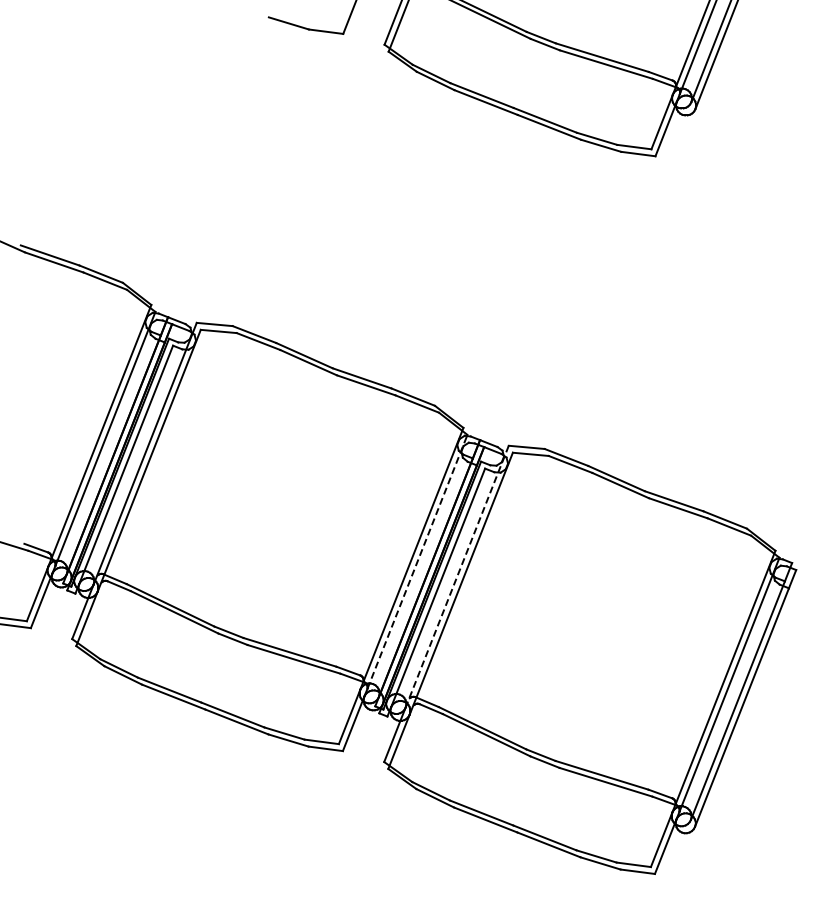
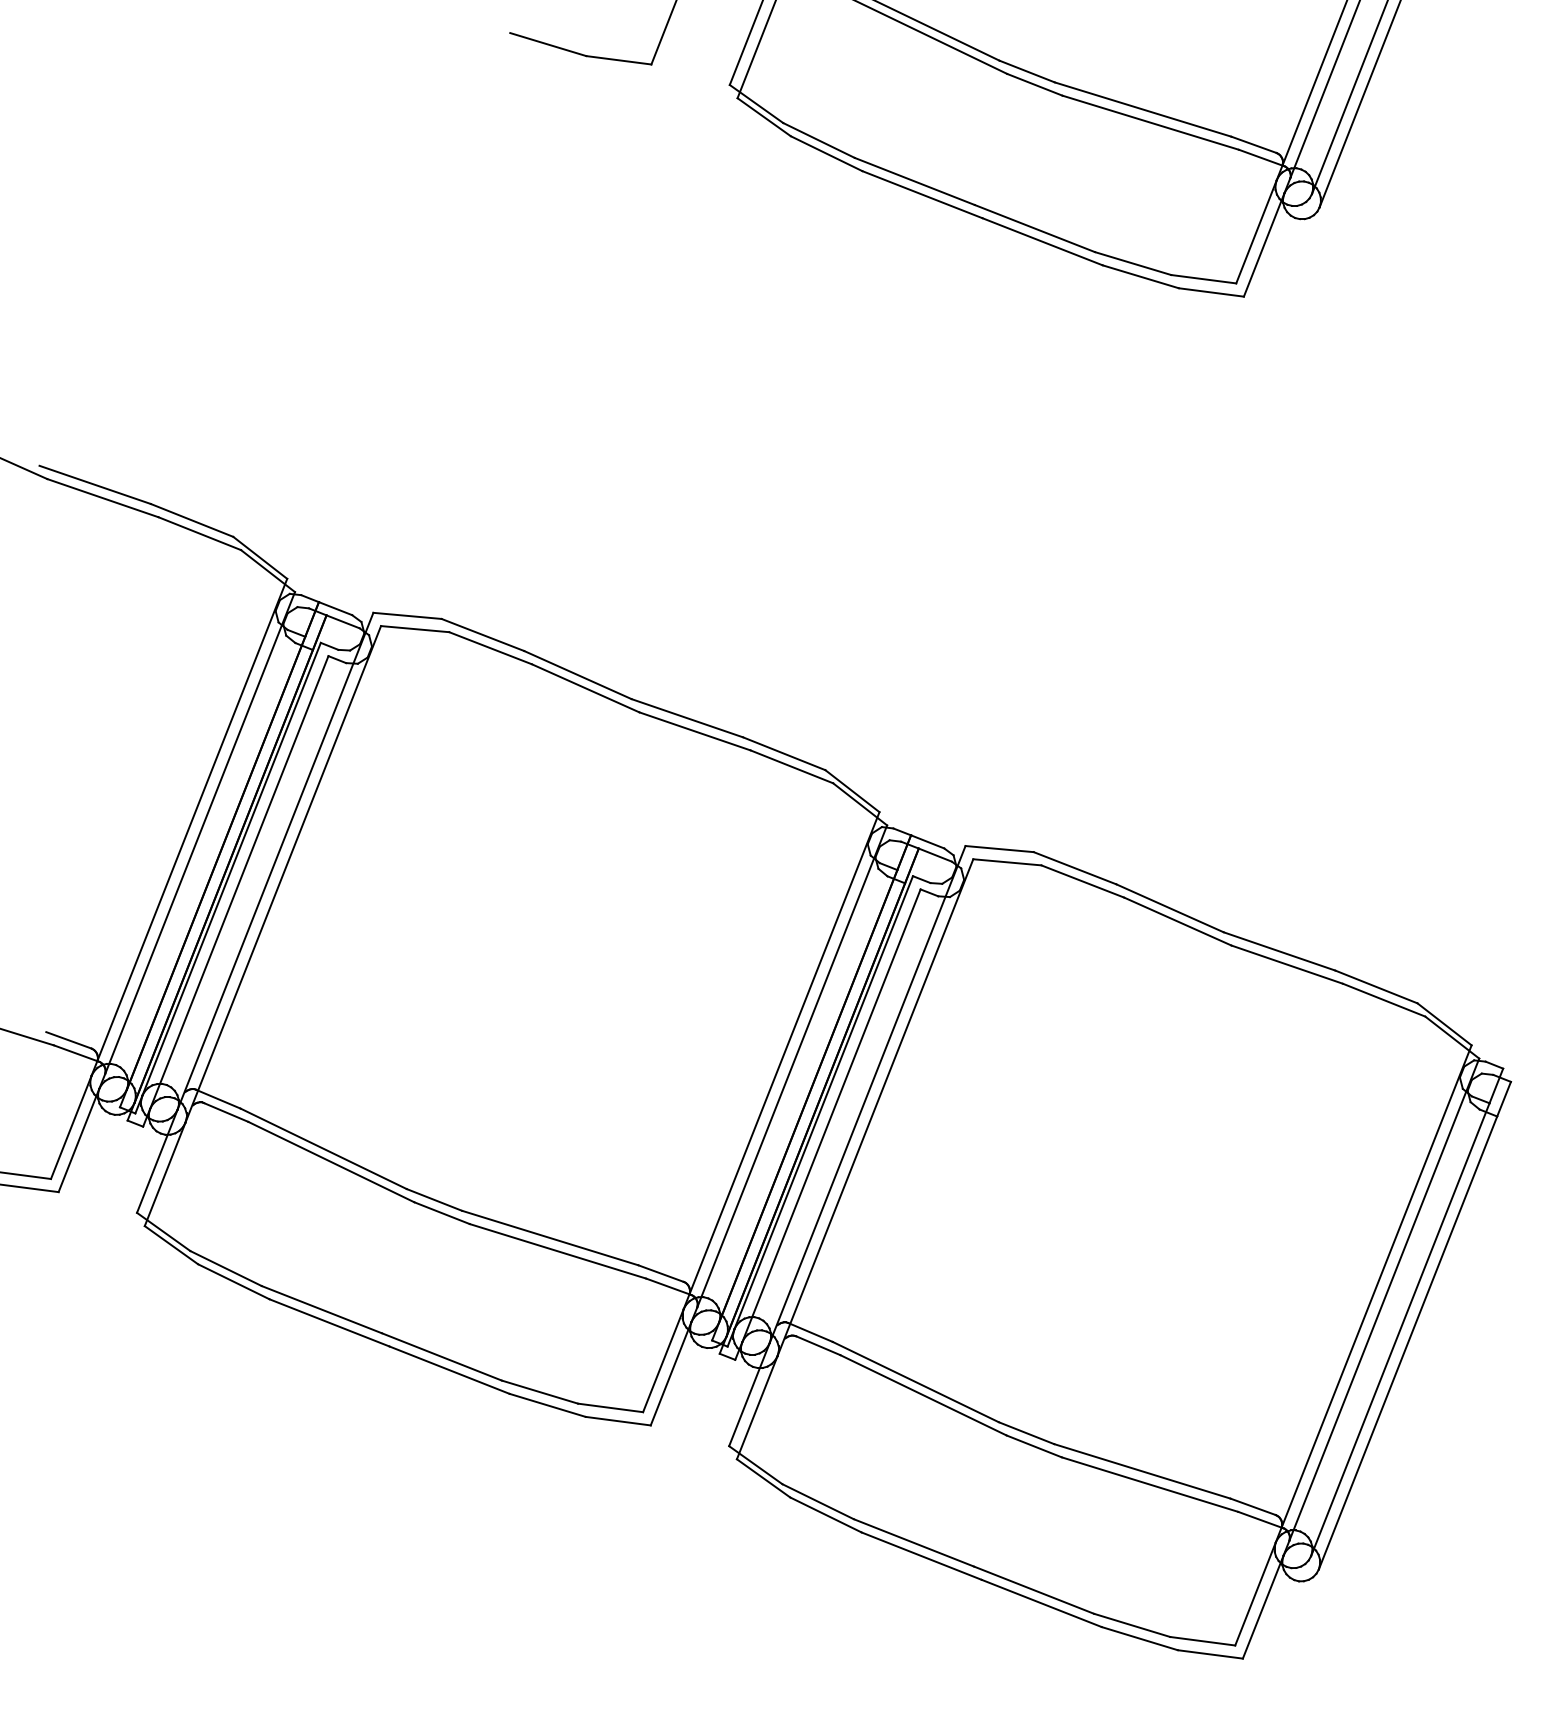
line: (417, 561) -> (792, 1065), dashed -> solid
line: (457, 576) -> (868, 1094), dashed -> solid

